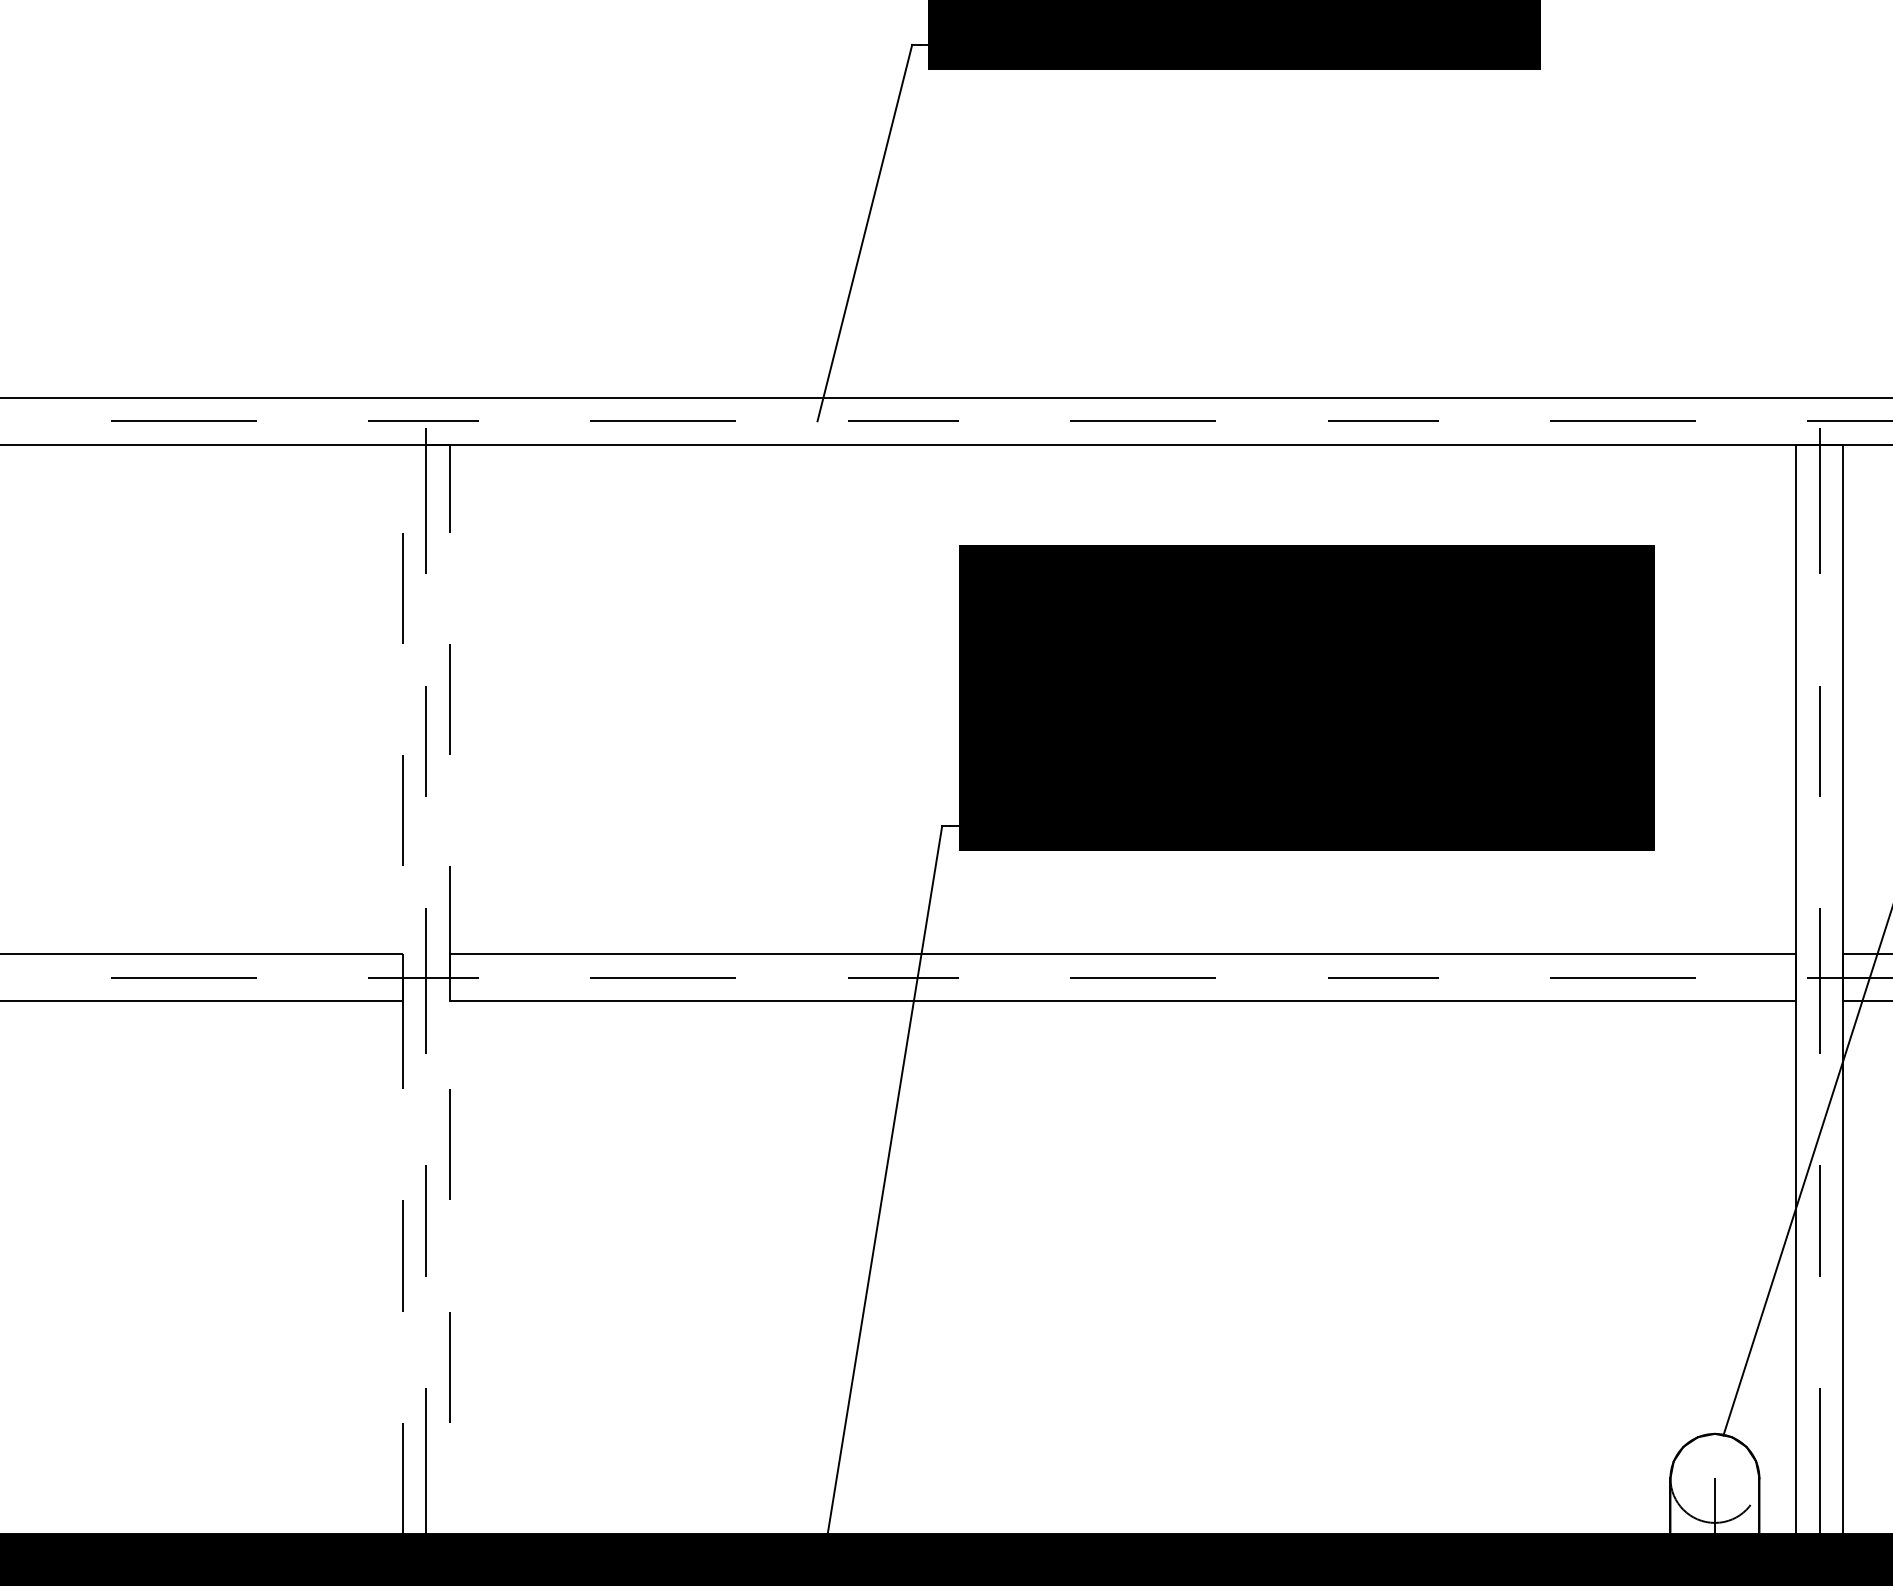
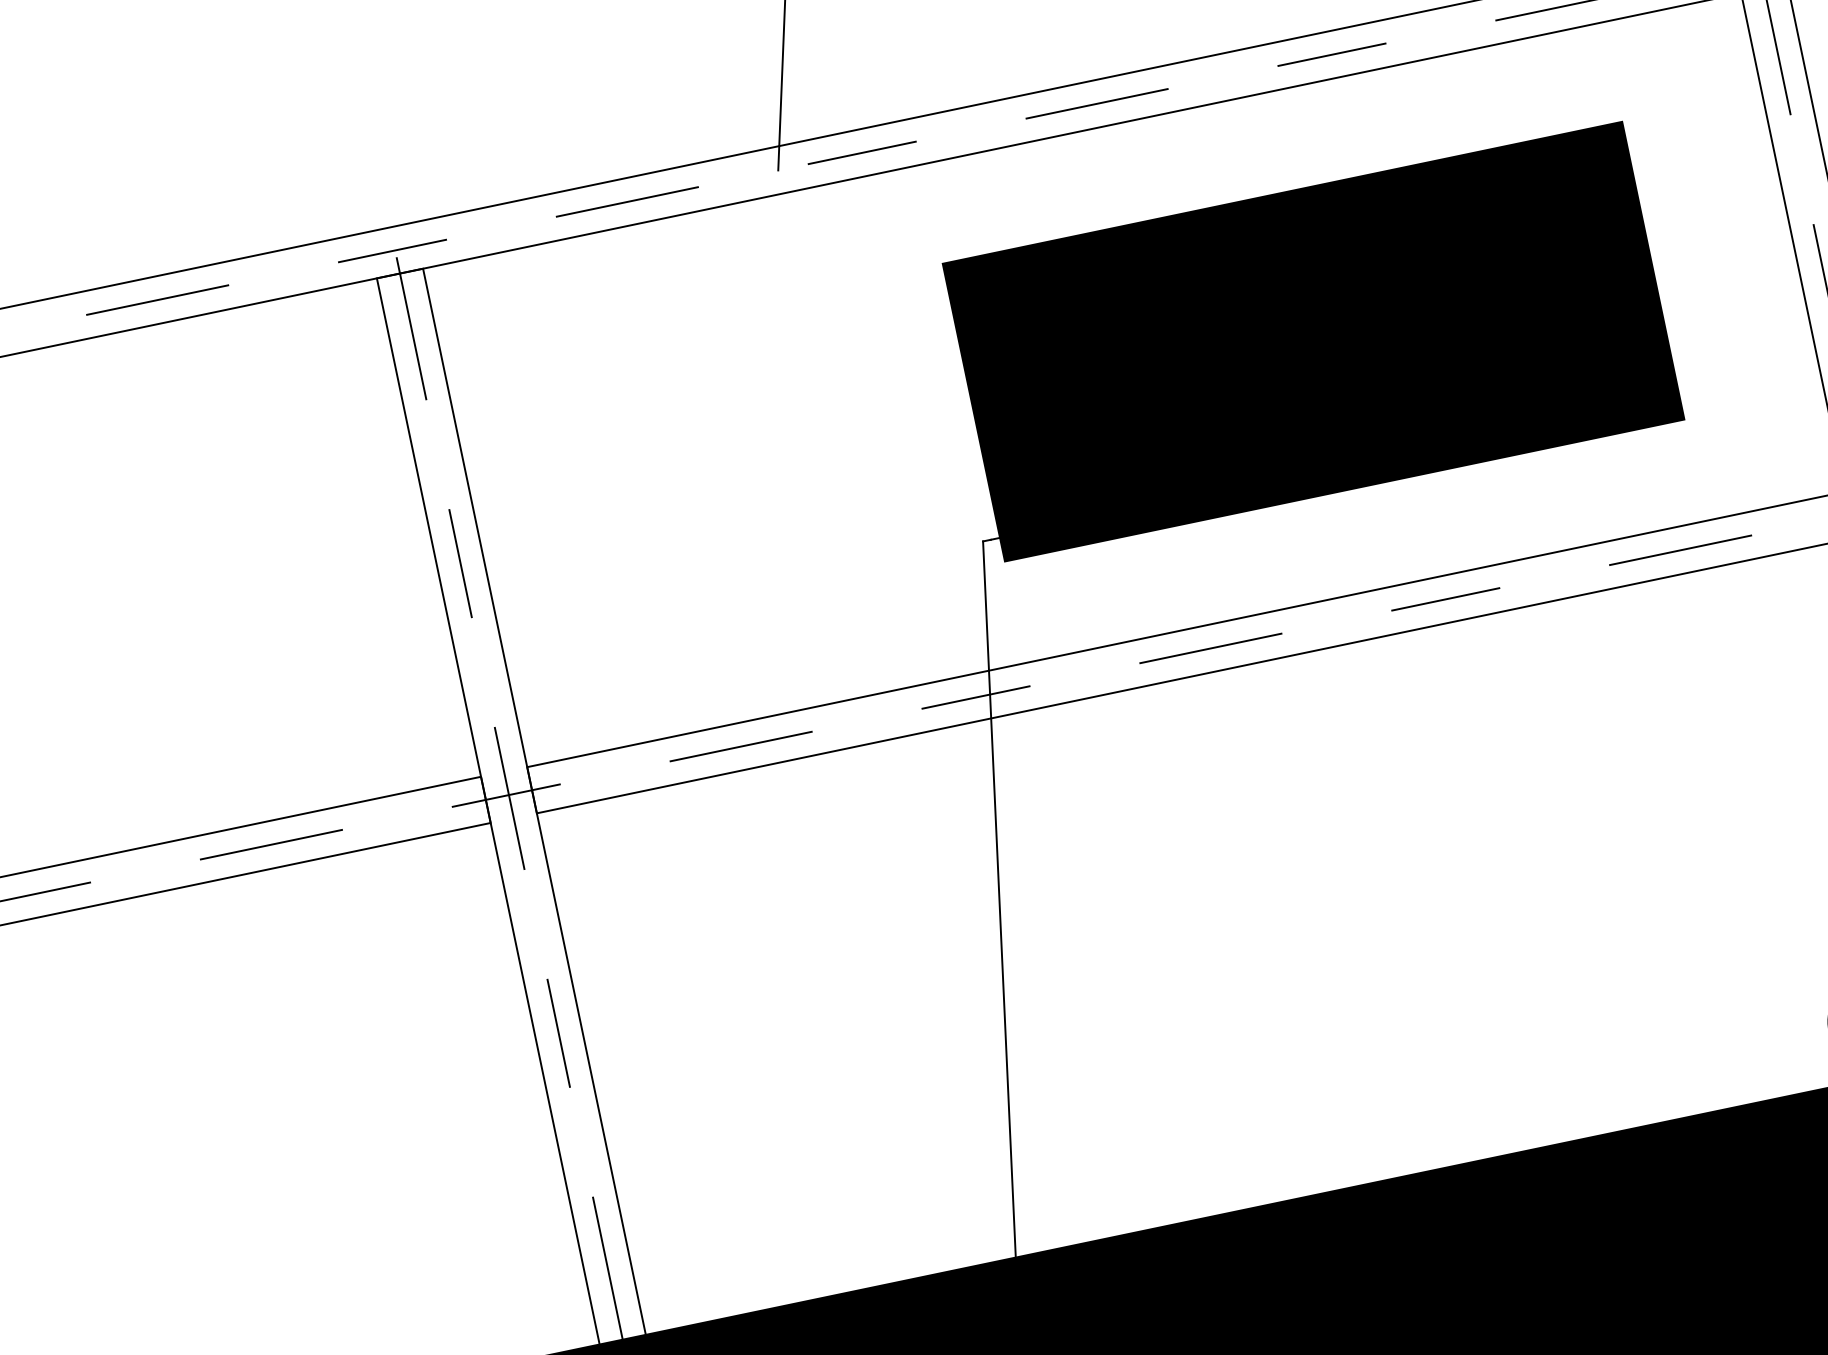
line: (426, 444) -> (400, 273), dashed -> solid

